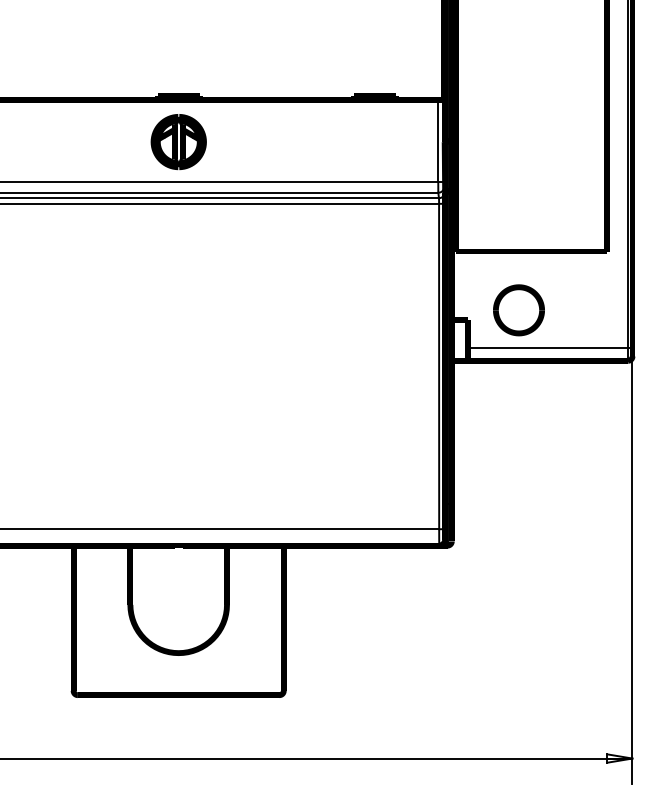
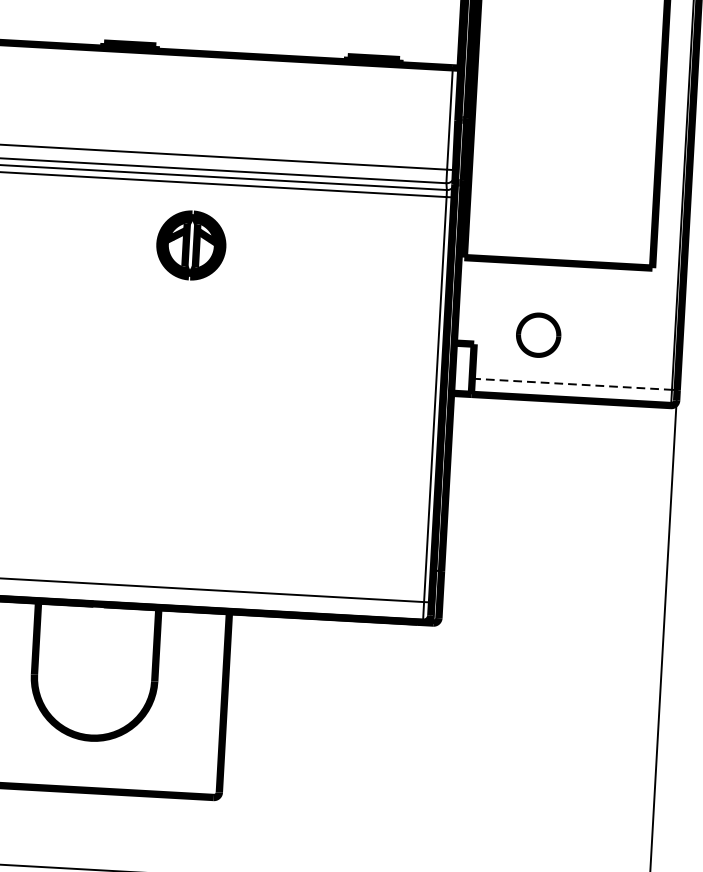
part: (178, 142) -> (190, 246), moved
part: (518, 310) -> (538, 335), size x0.7
line: (548, 348) -> (572, 384), solid -> dashed

